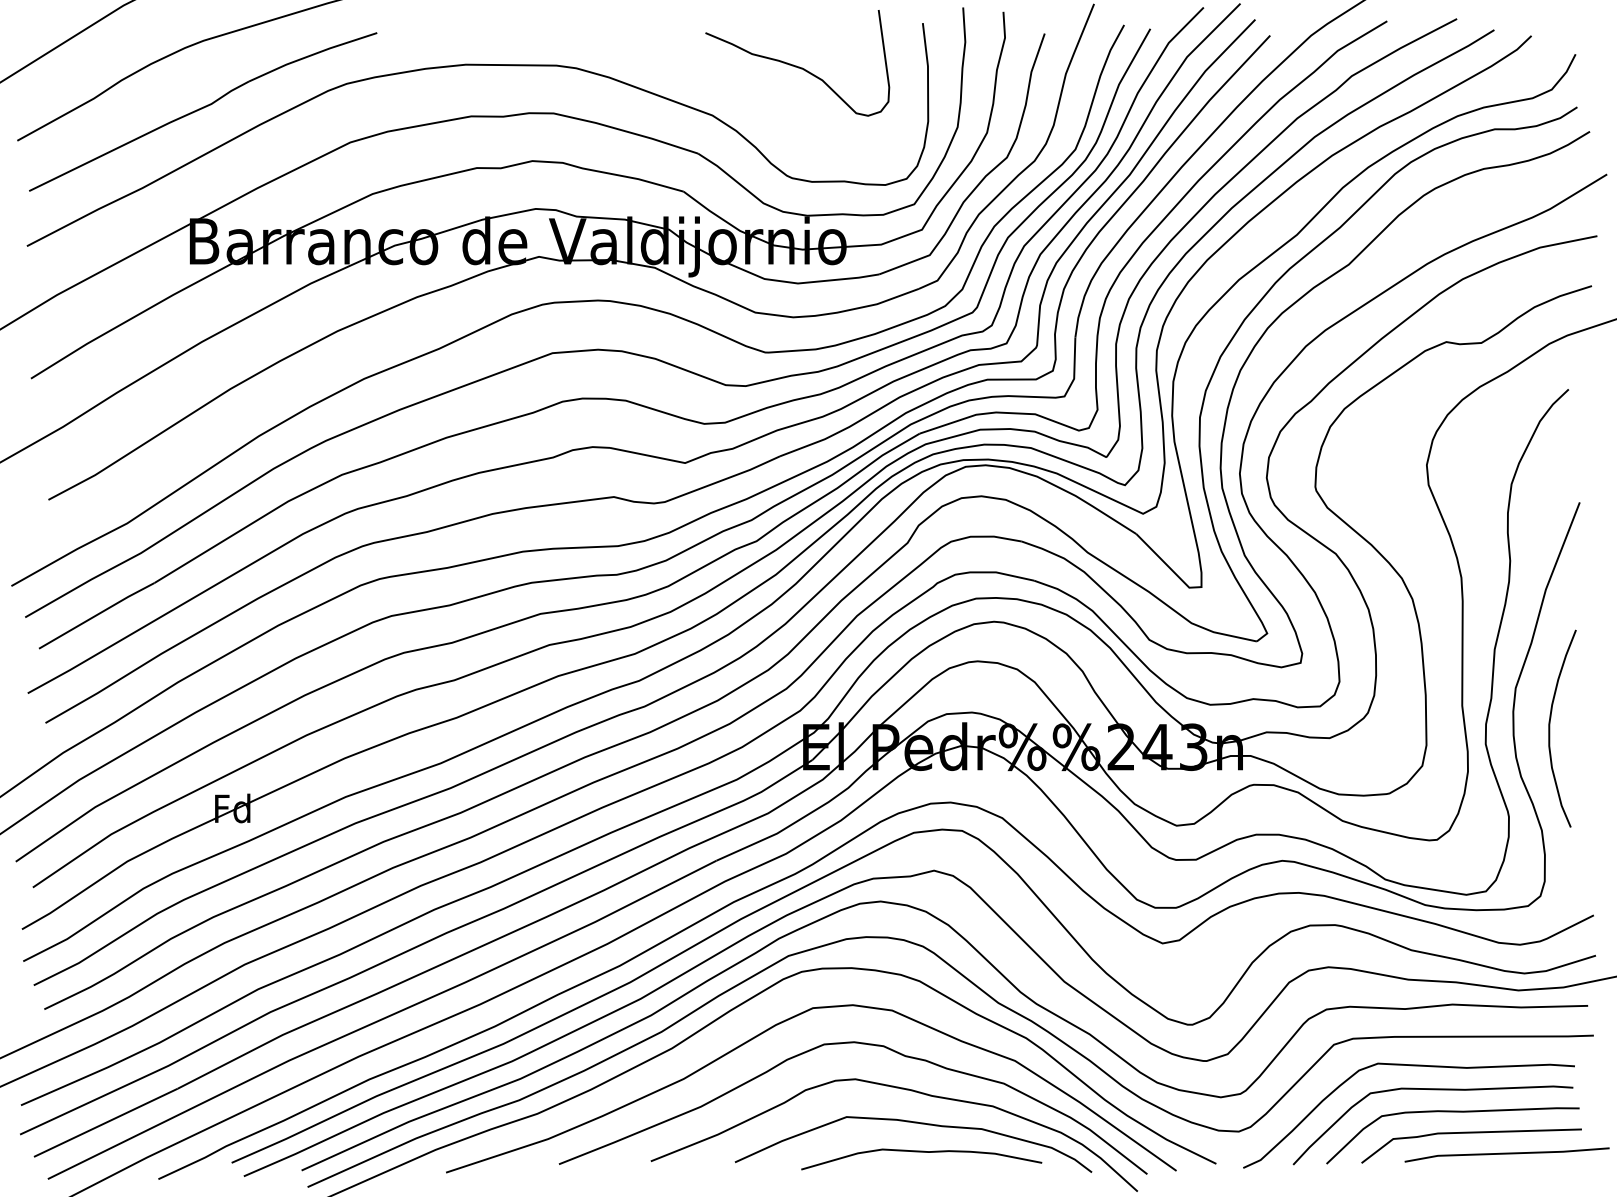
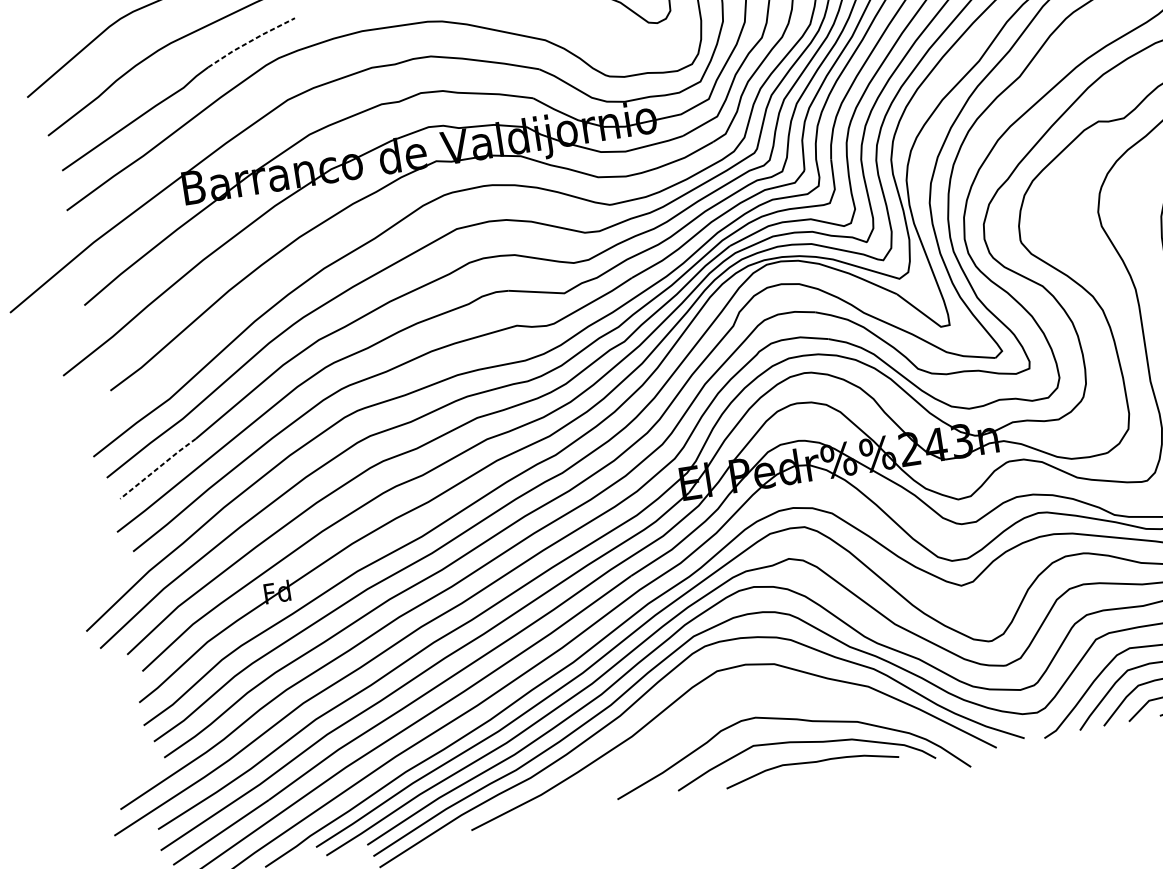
line: (312, 54) -> (250, 40), solid -> dashed
line: (96, 615) -> (157, 468), solid -> dashed
curve: (861, 1044) -> (756, 692), removed

